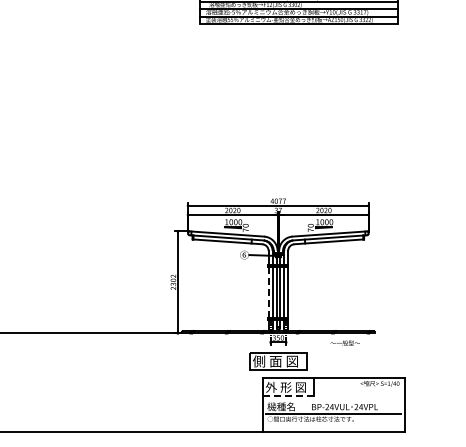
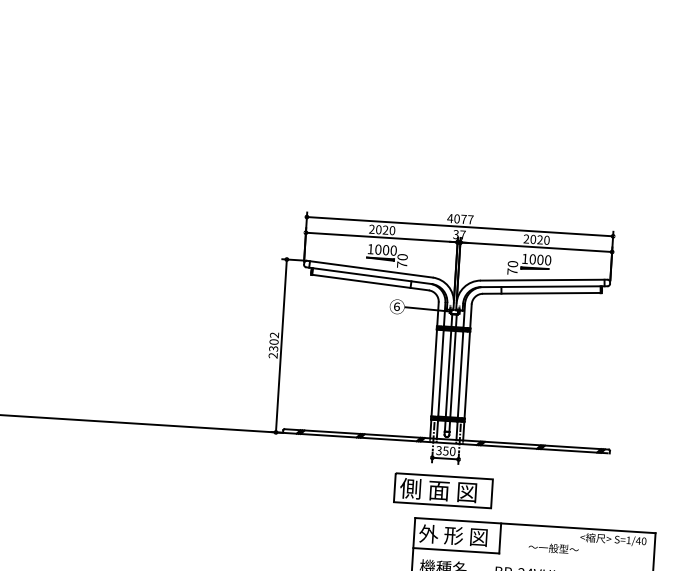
line: (268, 292) -> (434, 372), dashed -> solid
text: (344, 342) -> (552, 547), moved
line: (288, 396) -> (456, 551), dashed -> solid

